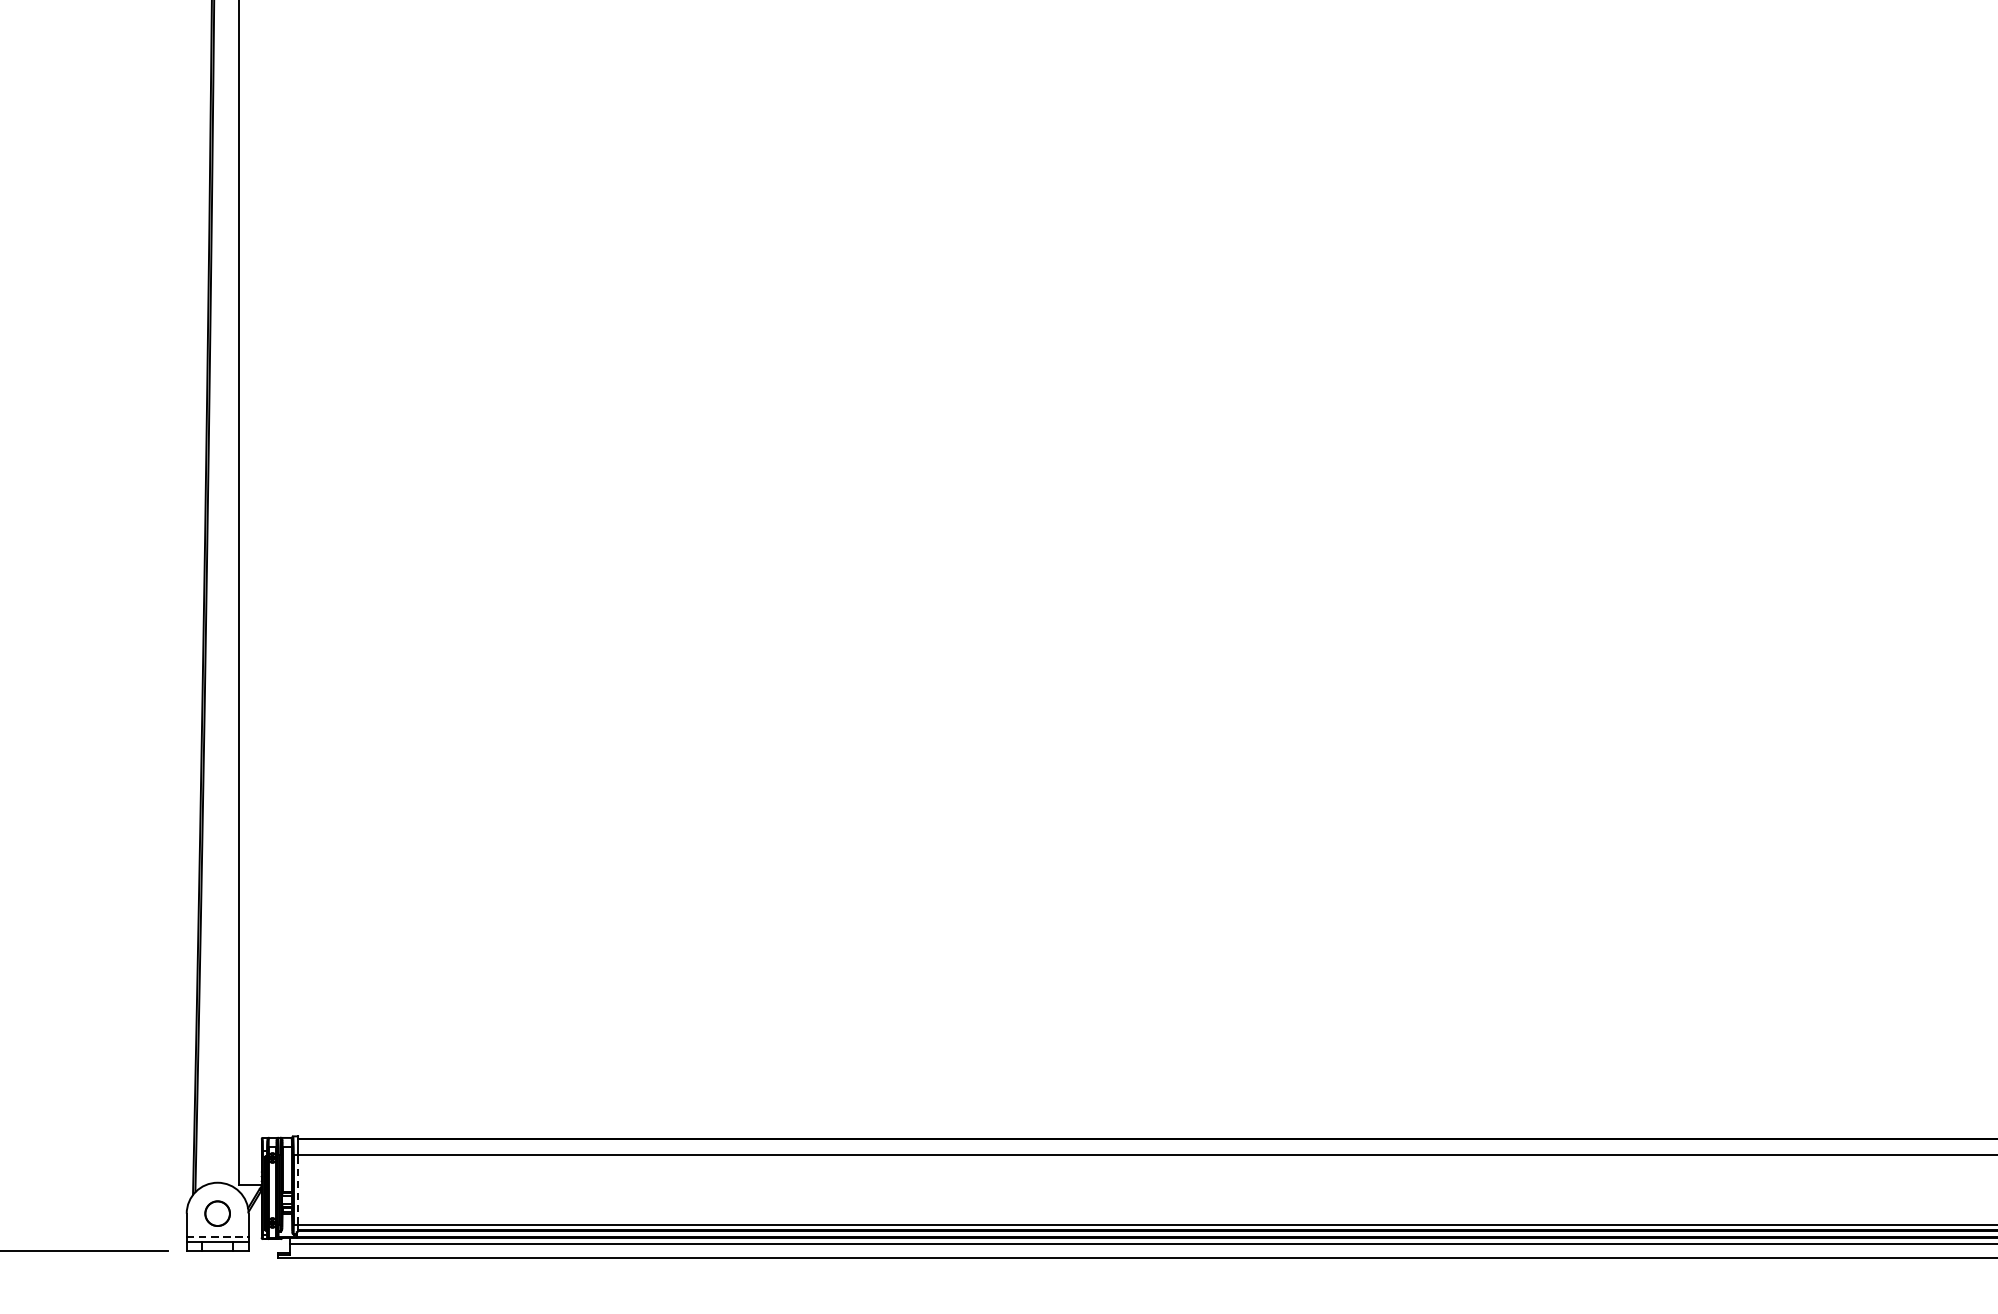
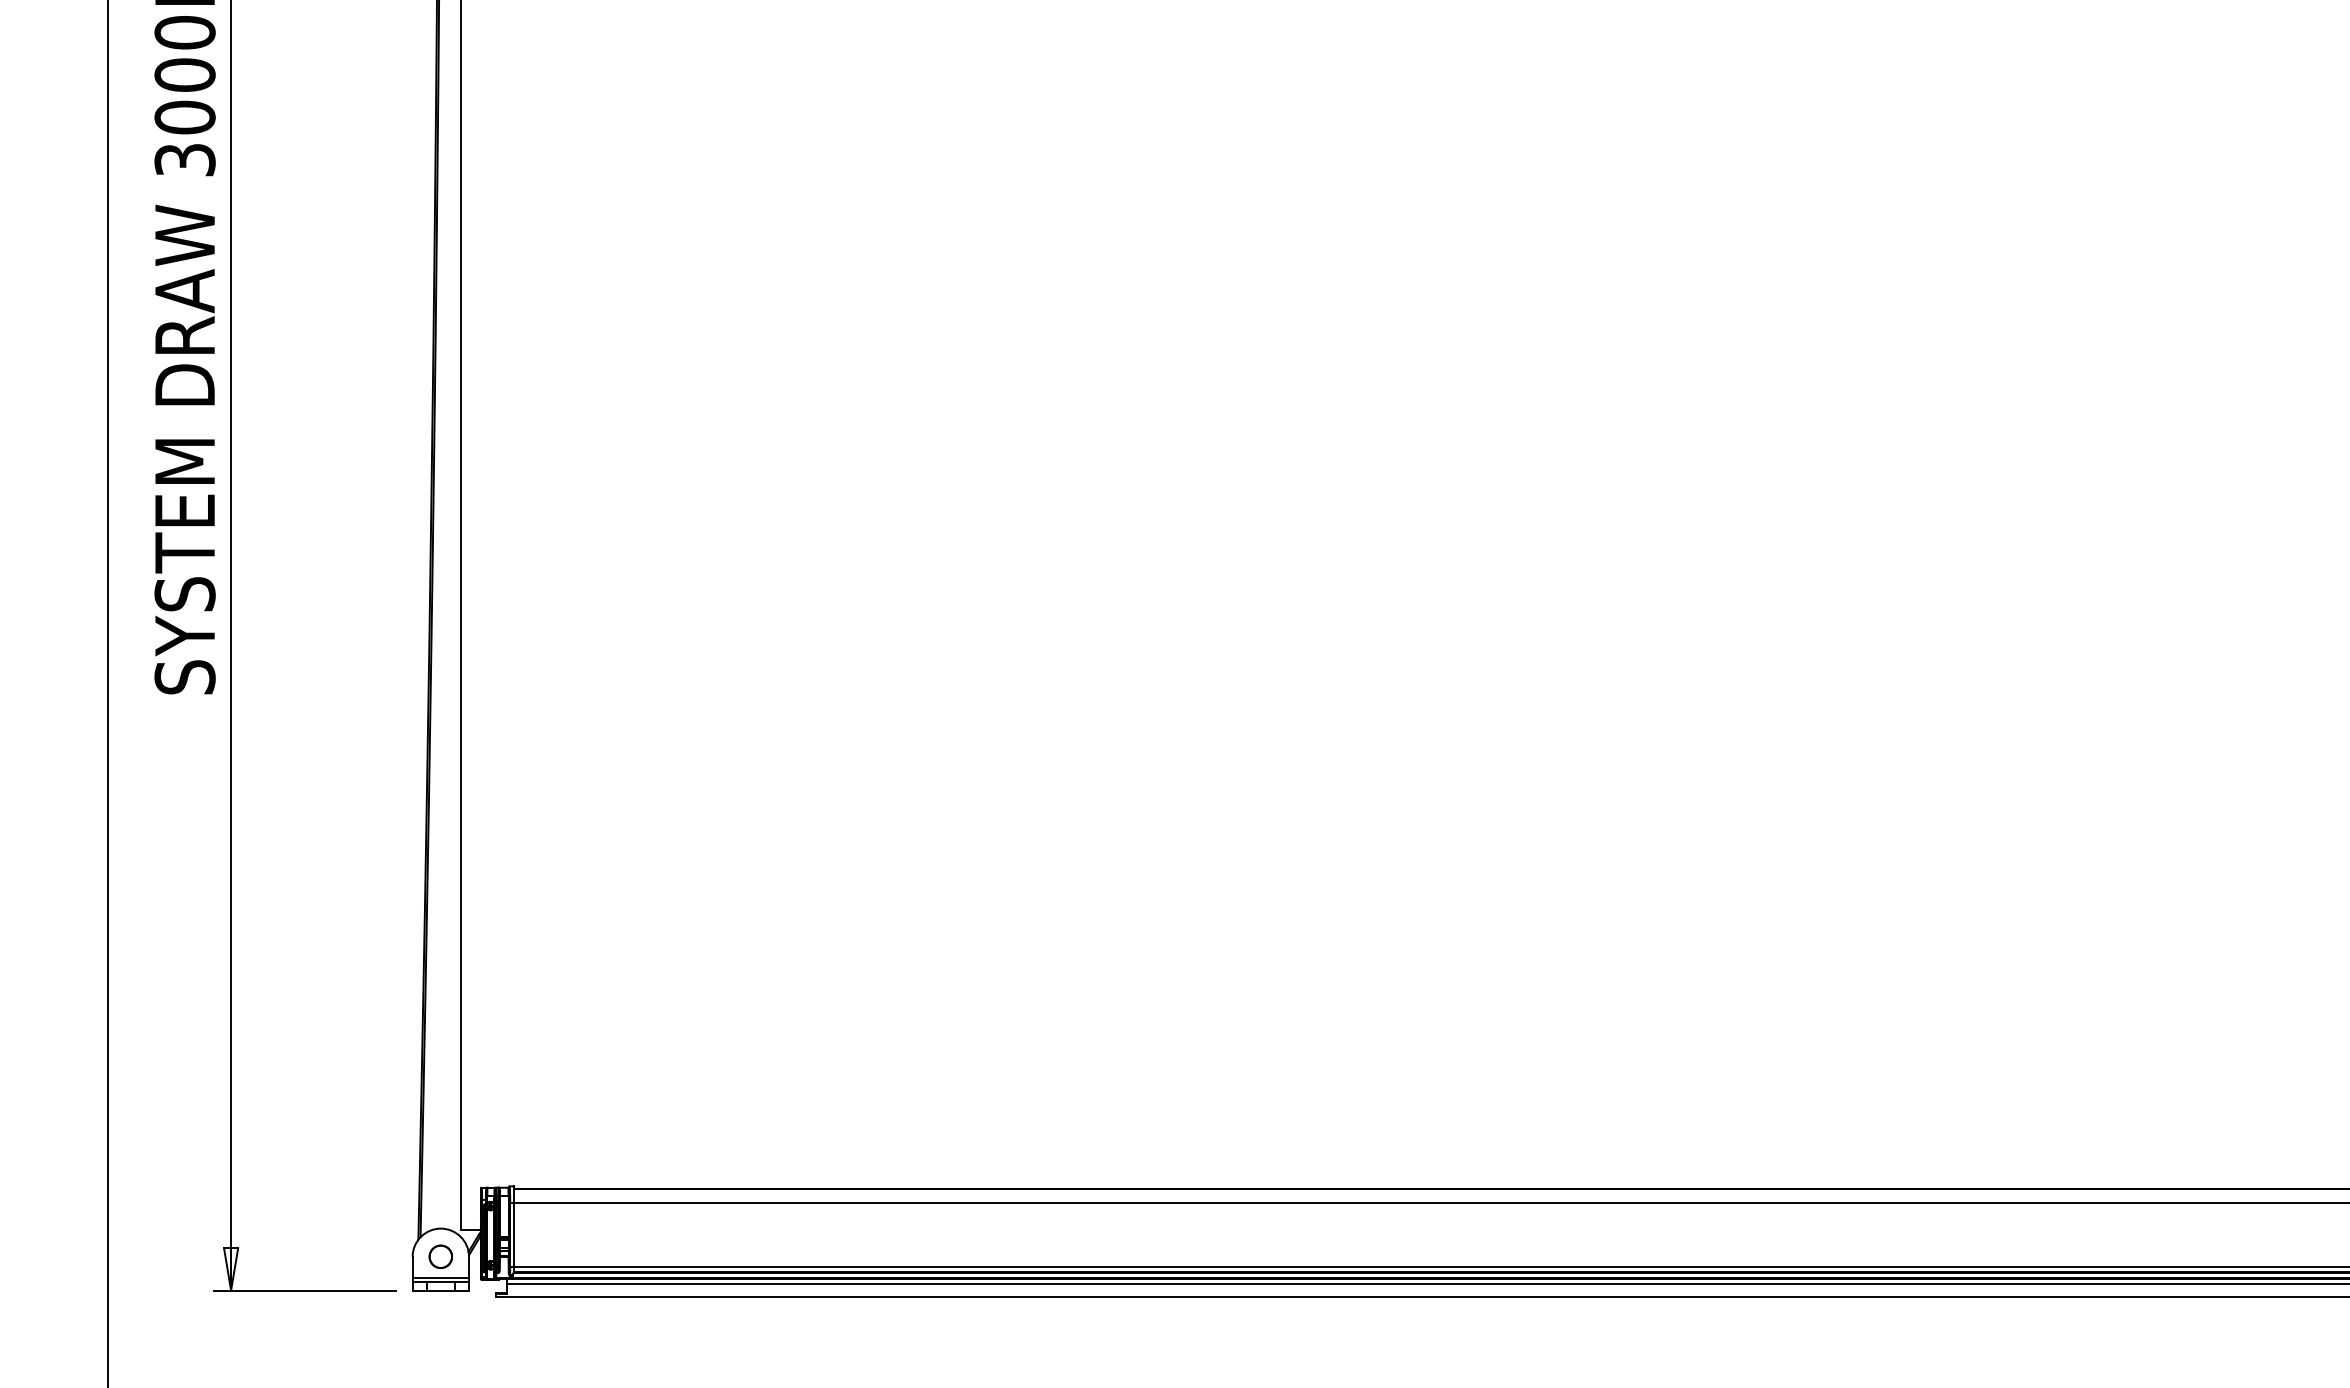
line: (298, 1189) -> (514, 1234), dashed -> solid
line: (218, 1236) -> (441, 1277), dashed -> solid

